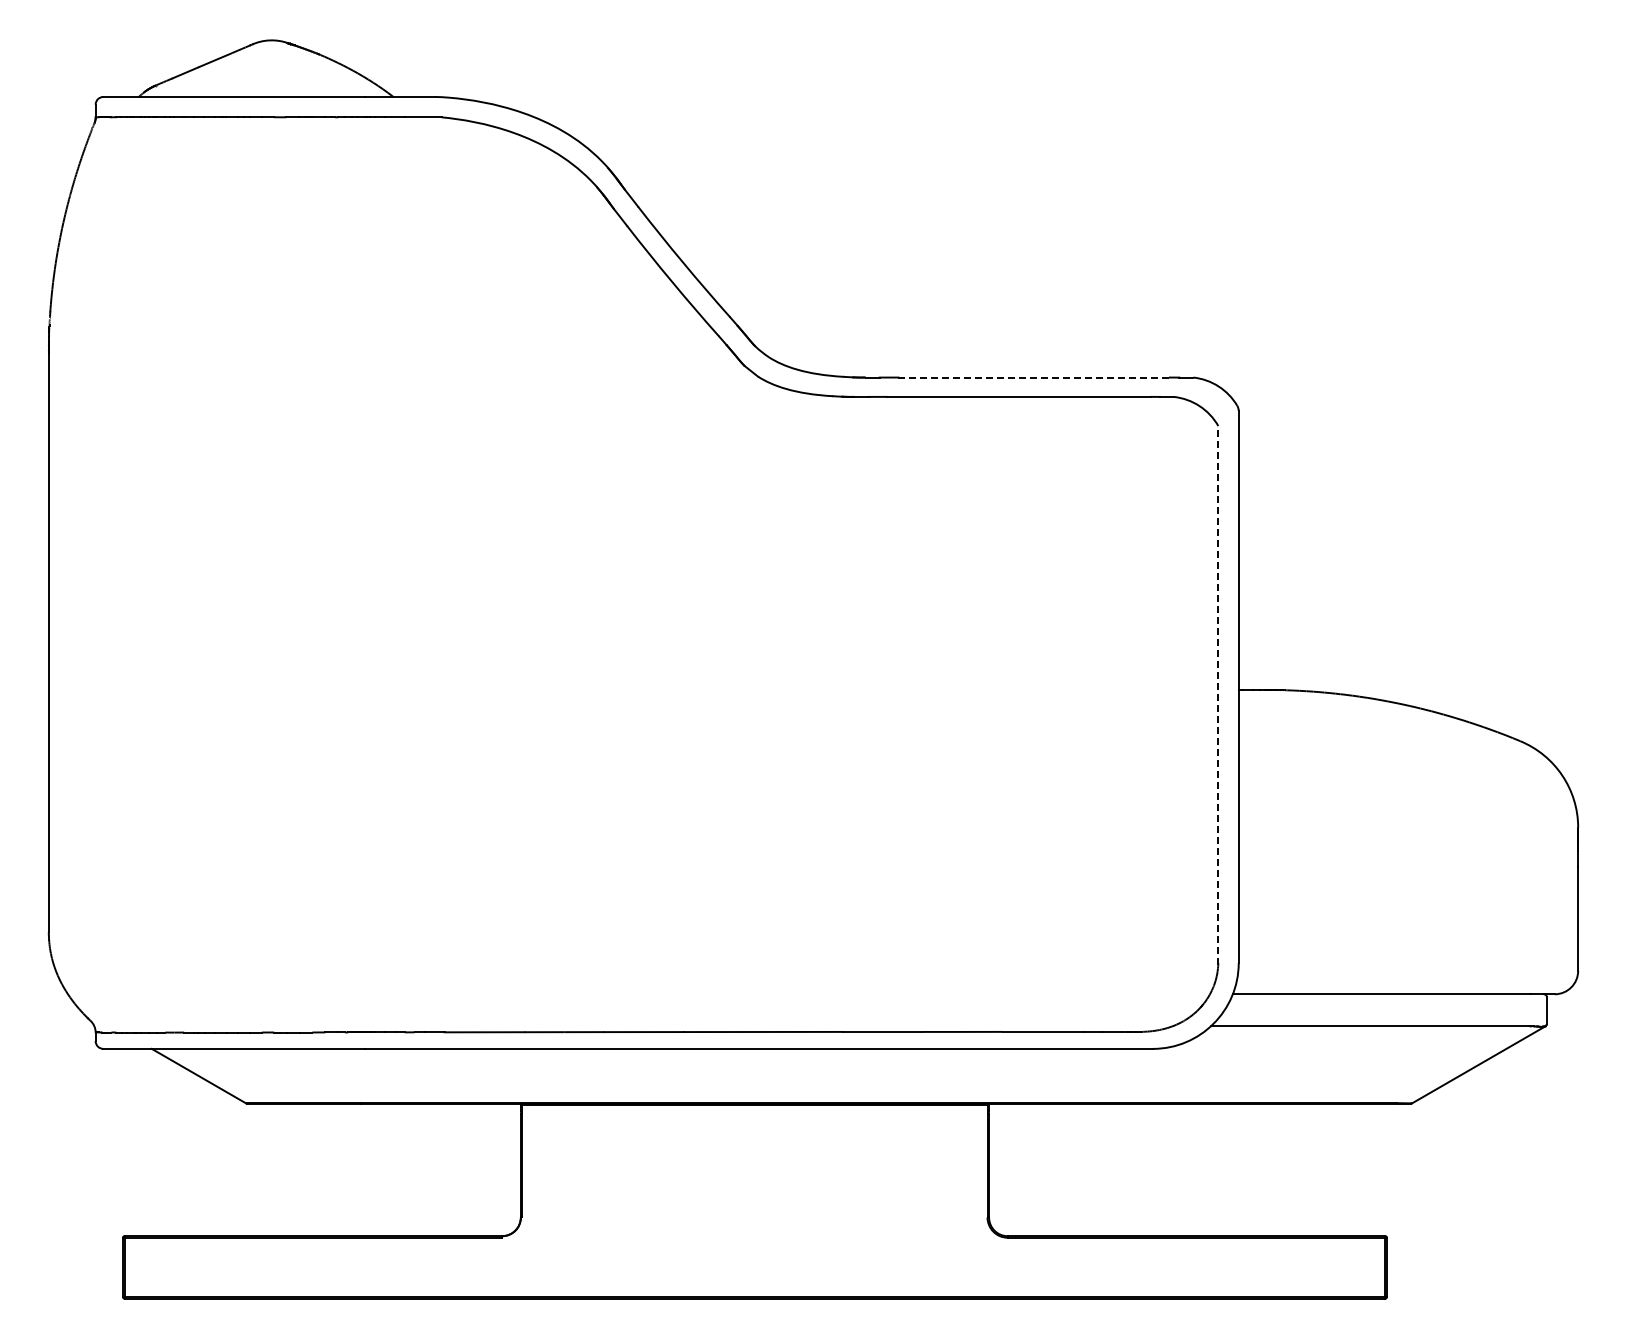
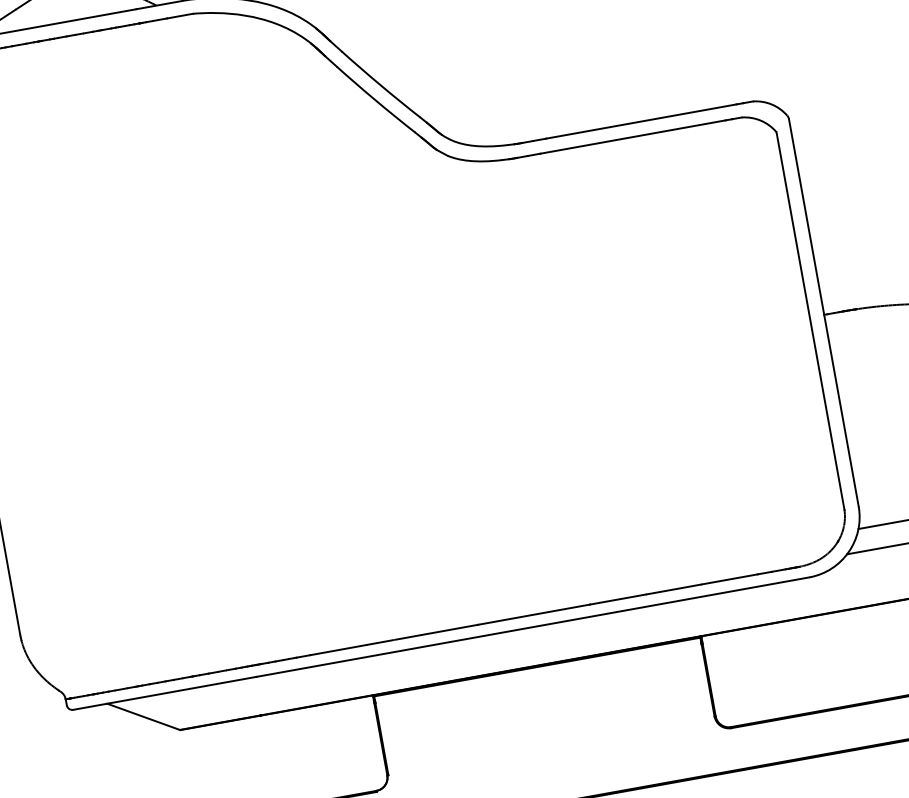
line: (1034, 377) -> (641, 121), dashed -> solid
line: (1218, 695) -> (810, 321), dashed -> solid

